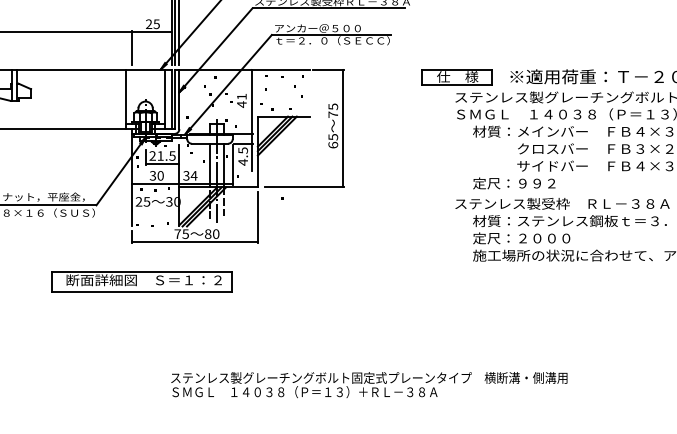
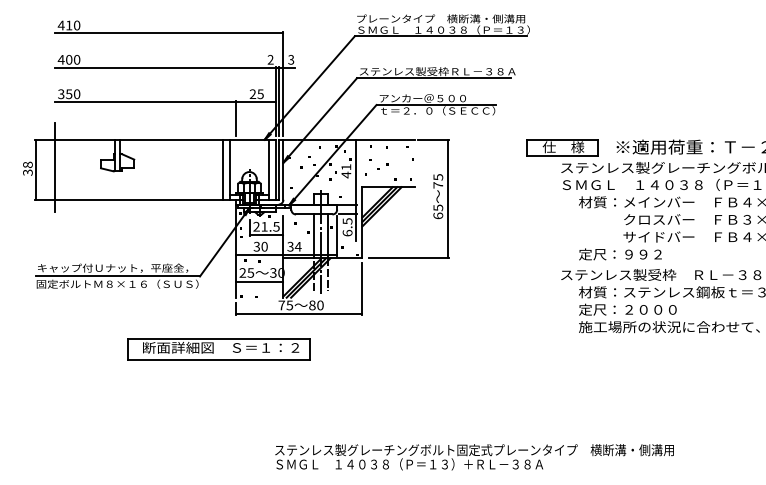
line: (119, 99) -> (223, 169), added
text: (243, 161) -> (347, 232), 4.5 -> 6.5
part: (277, 200) -> (382, 166), moved
line: (155, 211) -> (259, 282), added
part: (141, 281) -> (218, 349), moved

